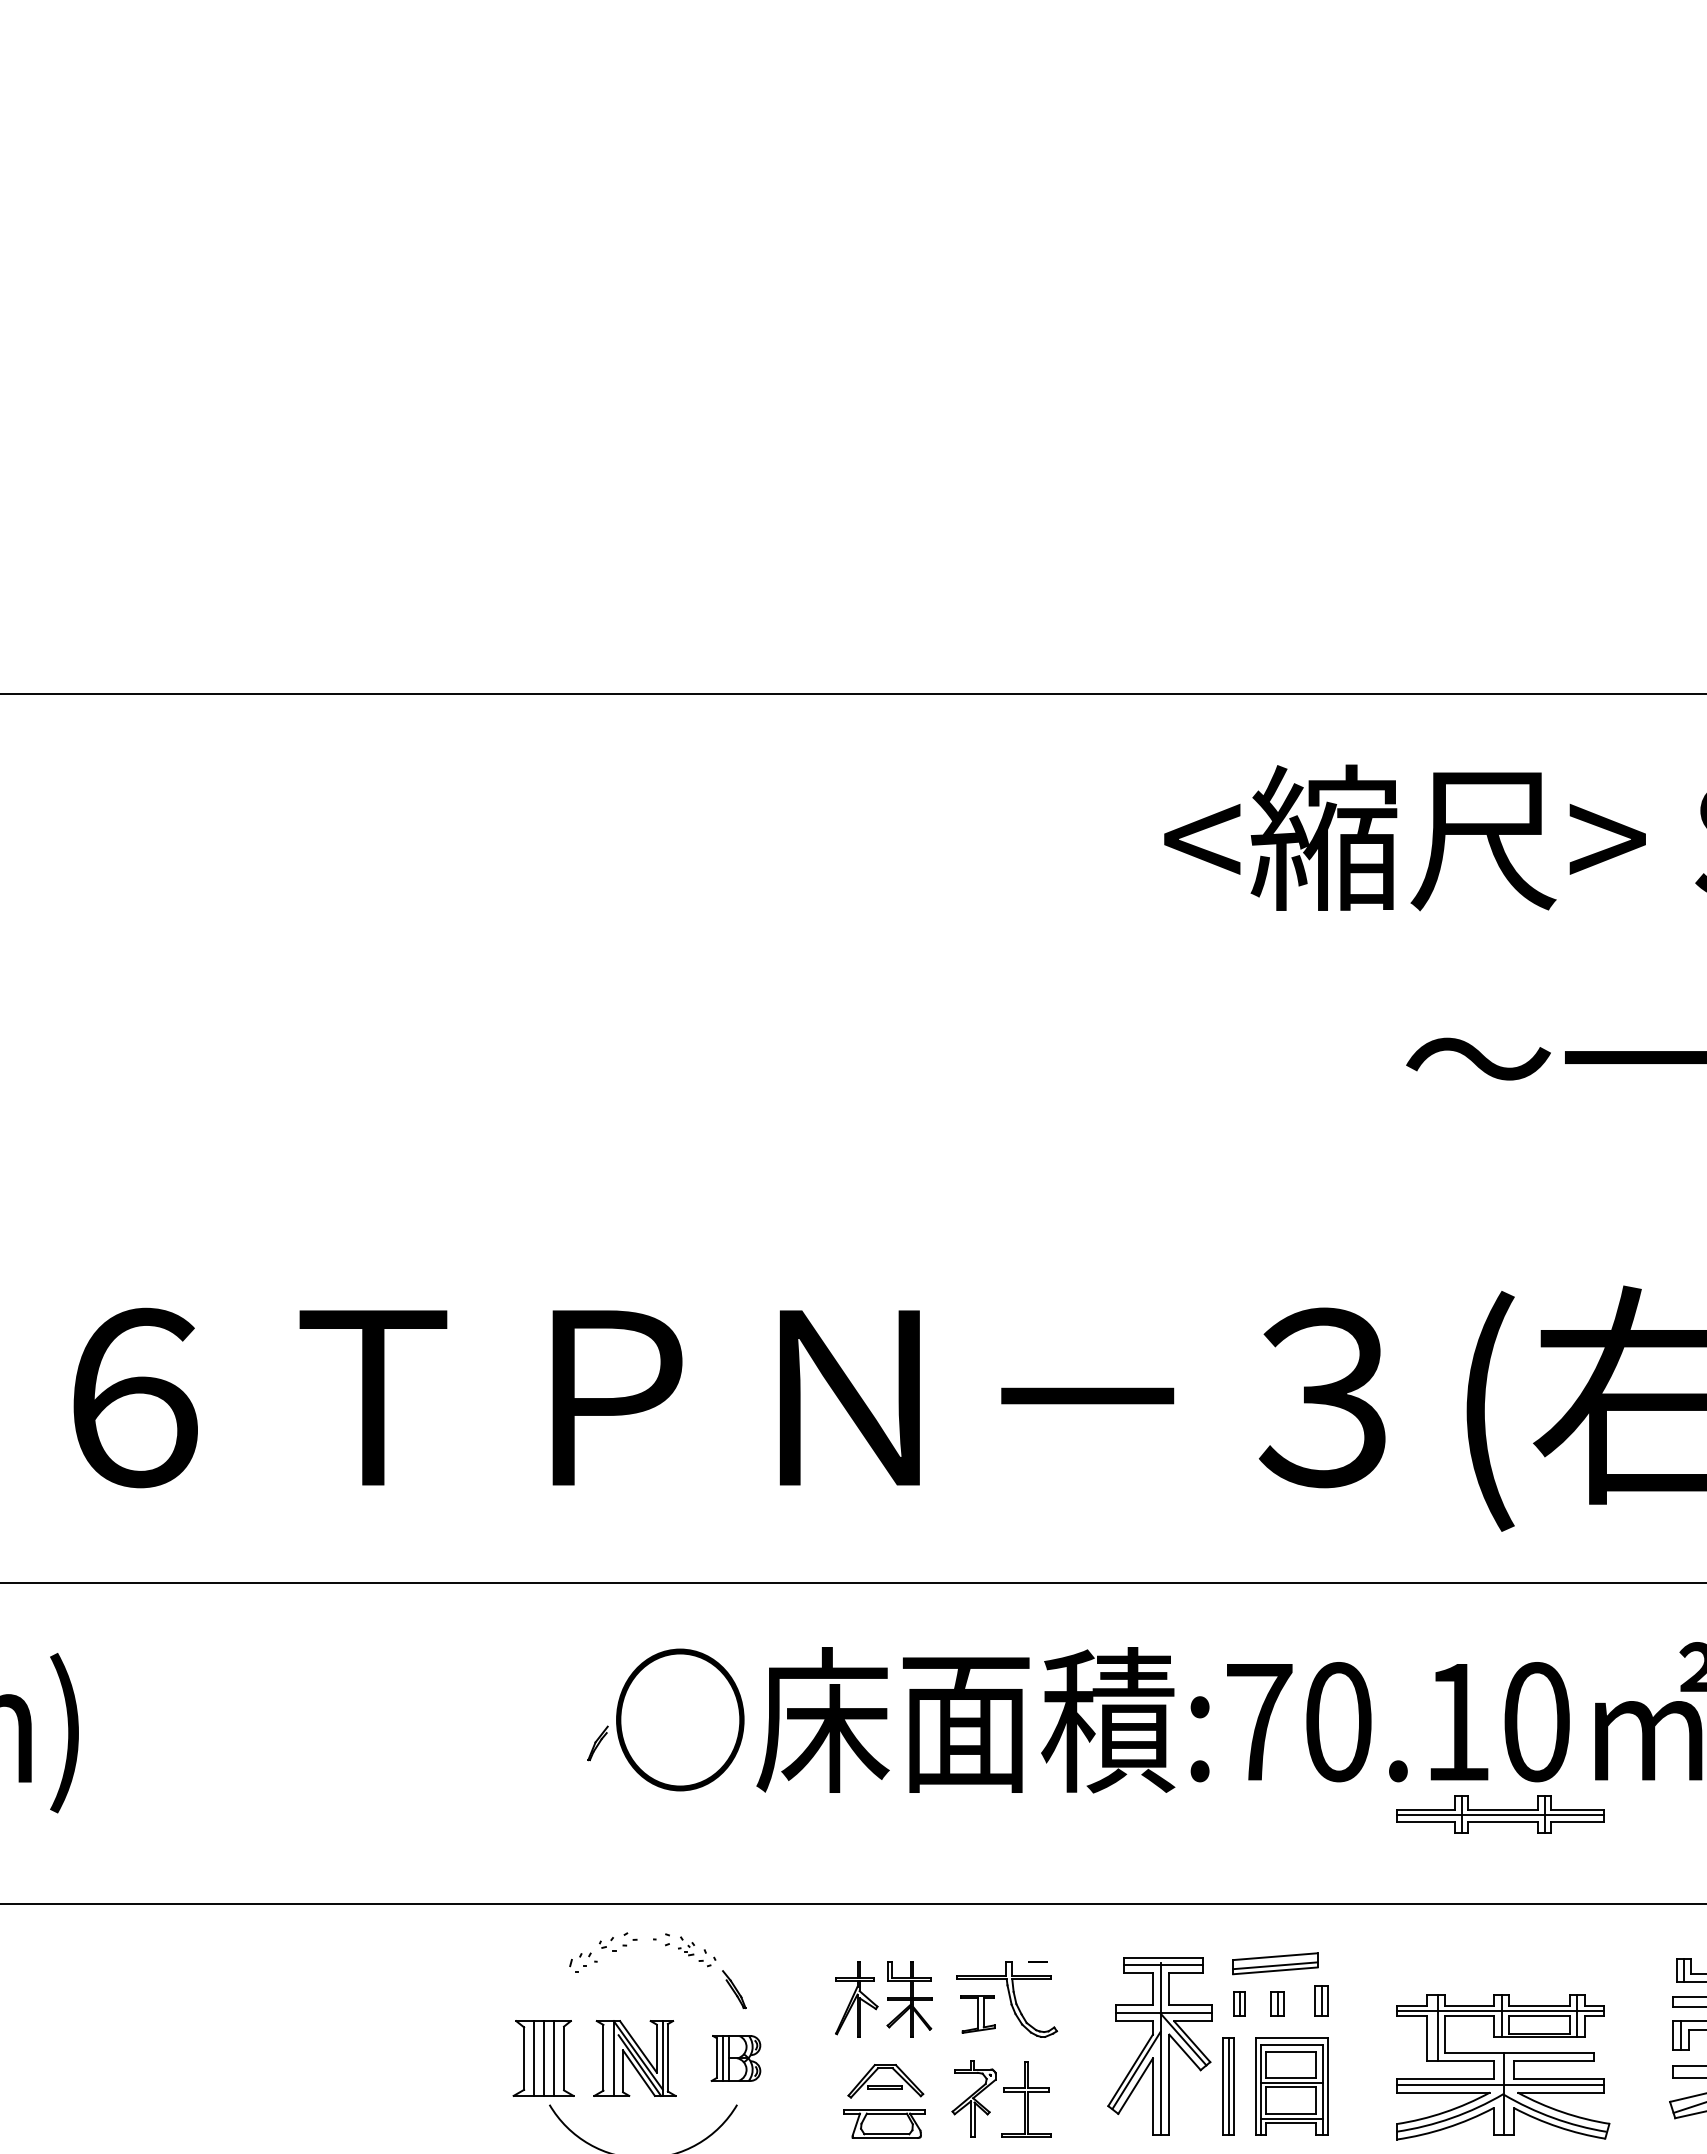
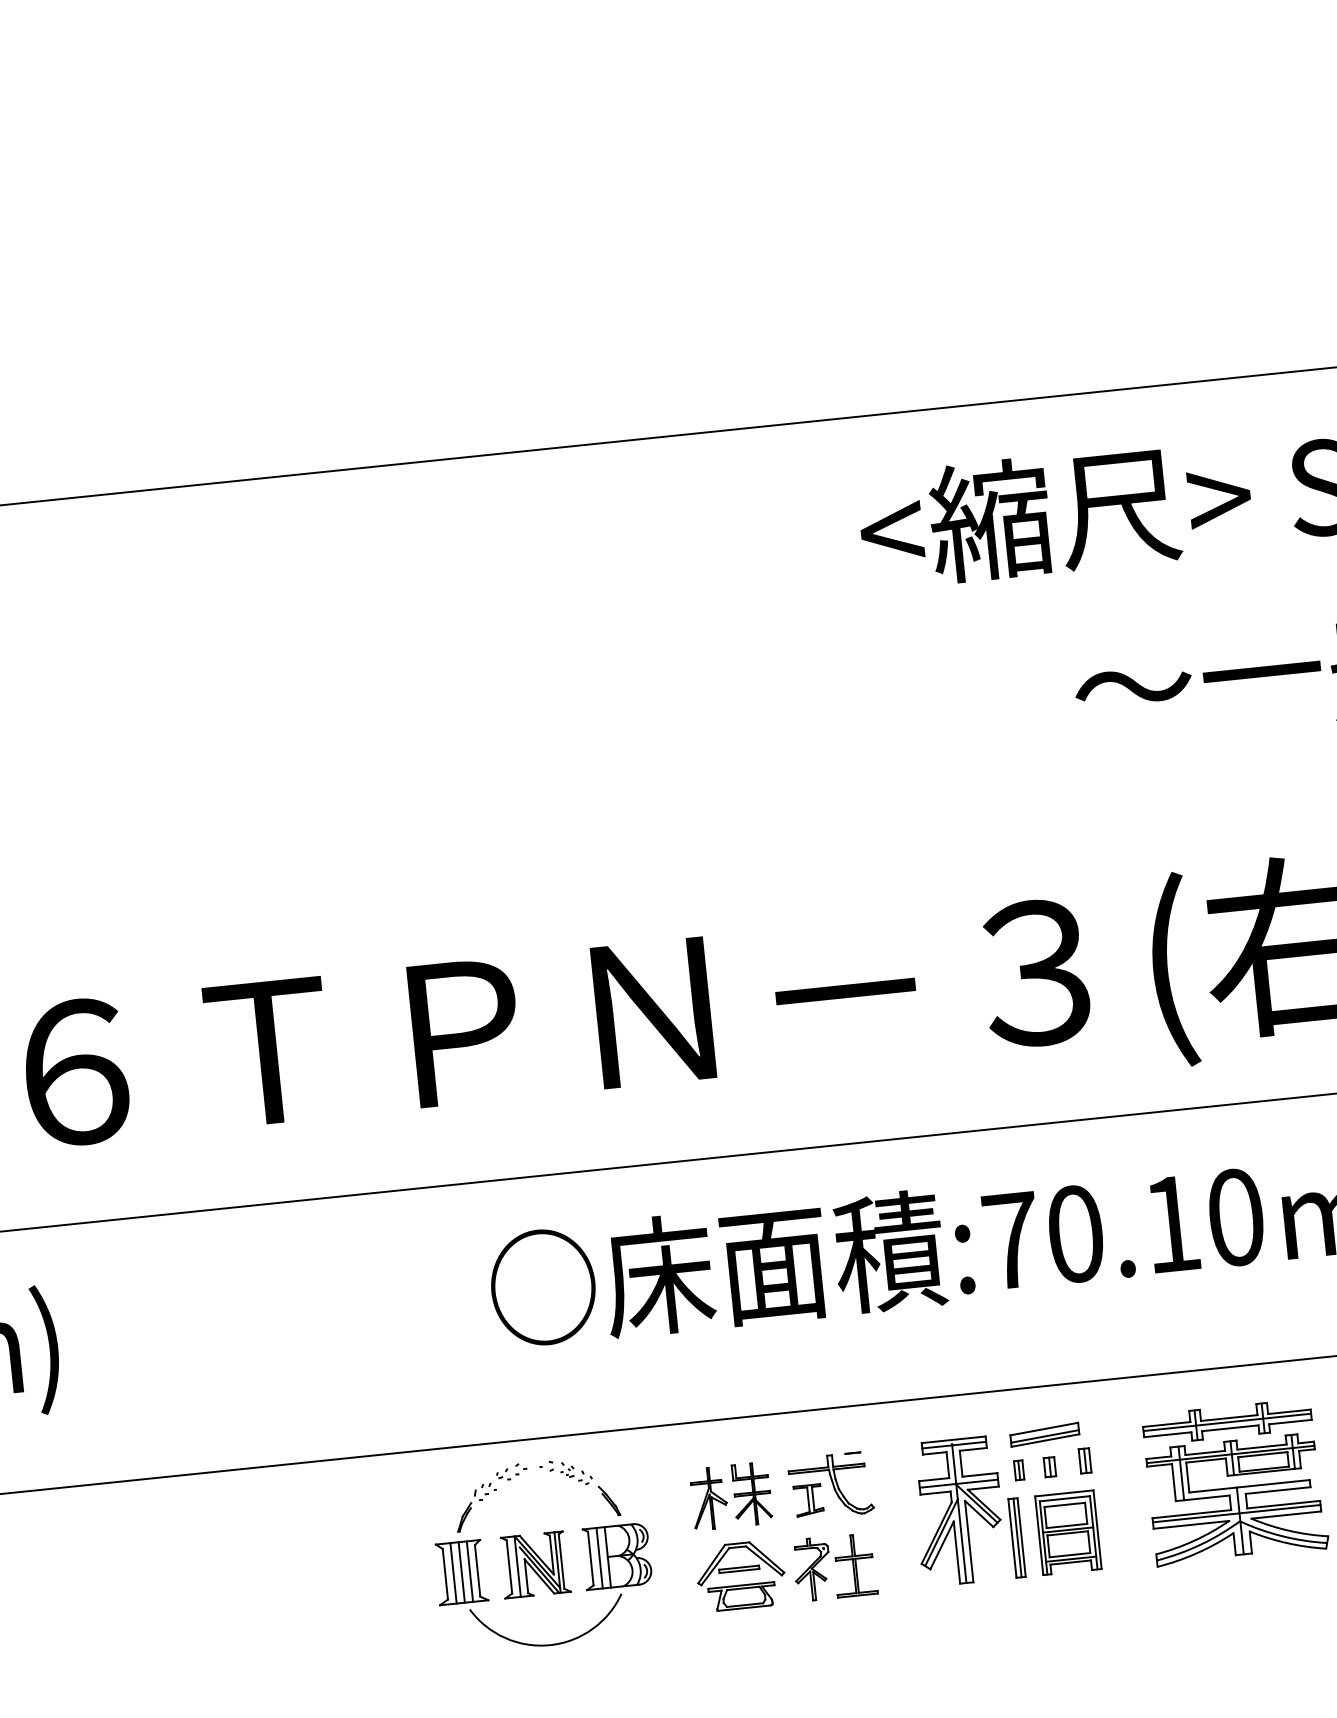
part: (597, 1743) -> (464, 1517), moved
part: (1500, 1814) -> (1227, 1422), moved
part: (735, 2058) -> (616, 1556), size x1.67
part: (885, 2081) -> (739, 1562), size x1.43

